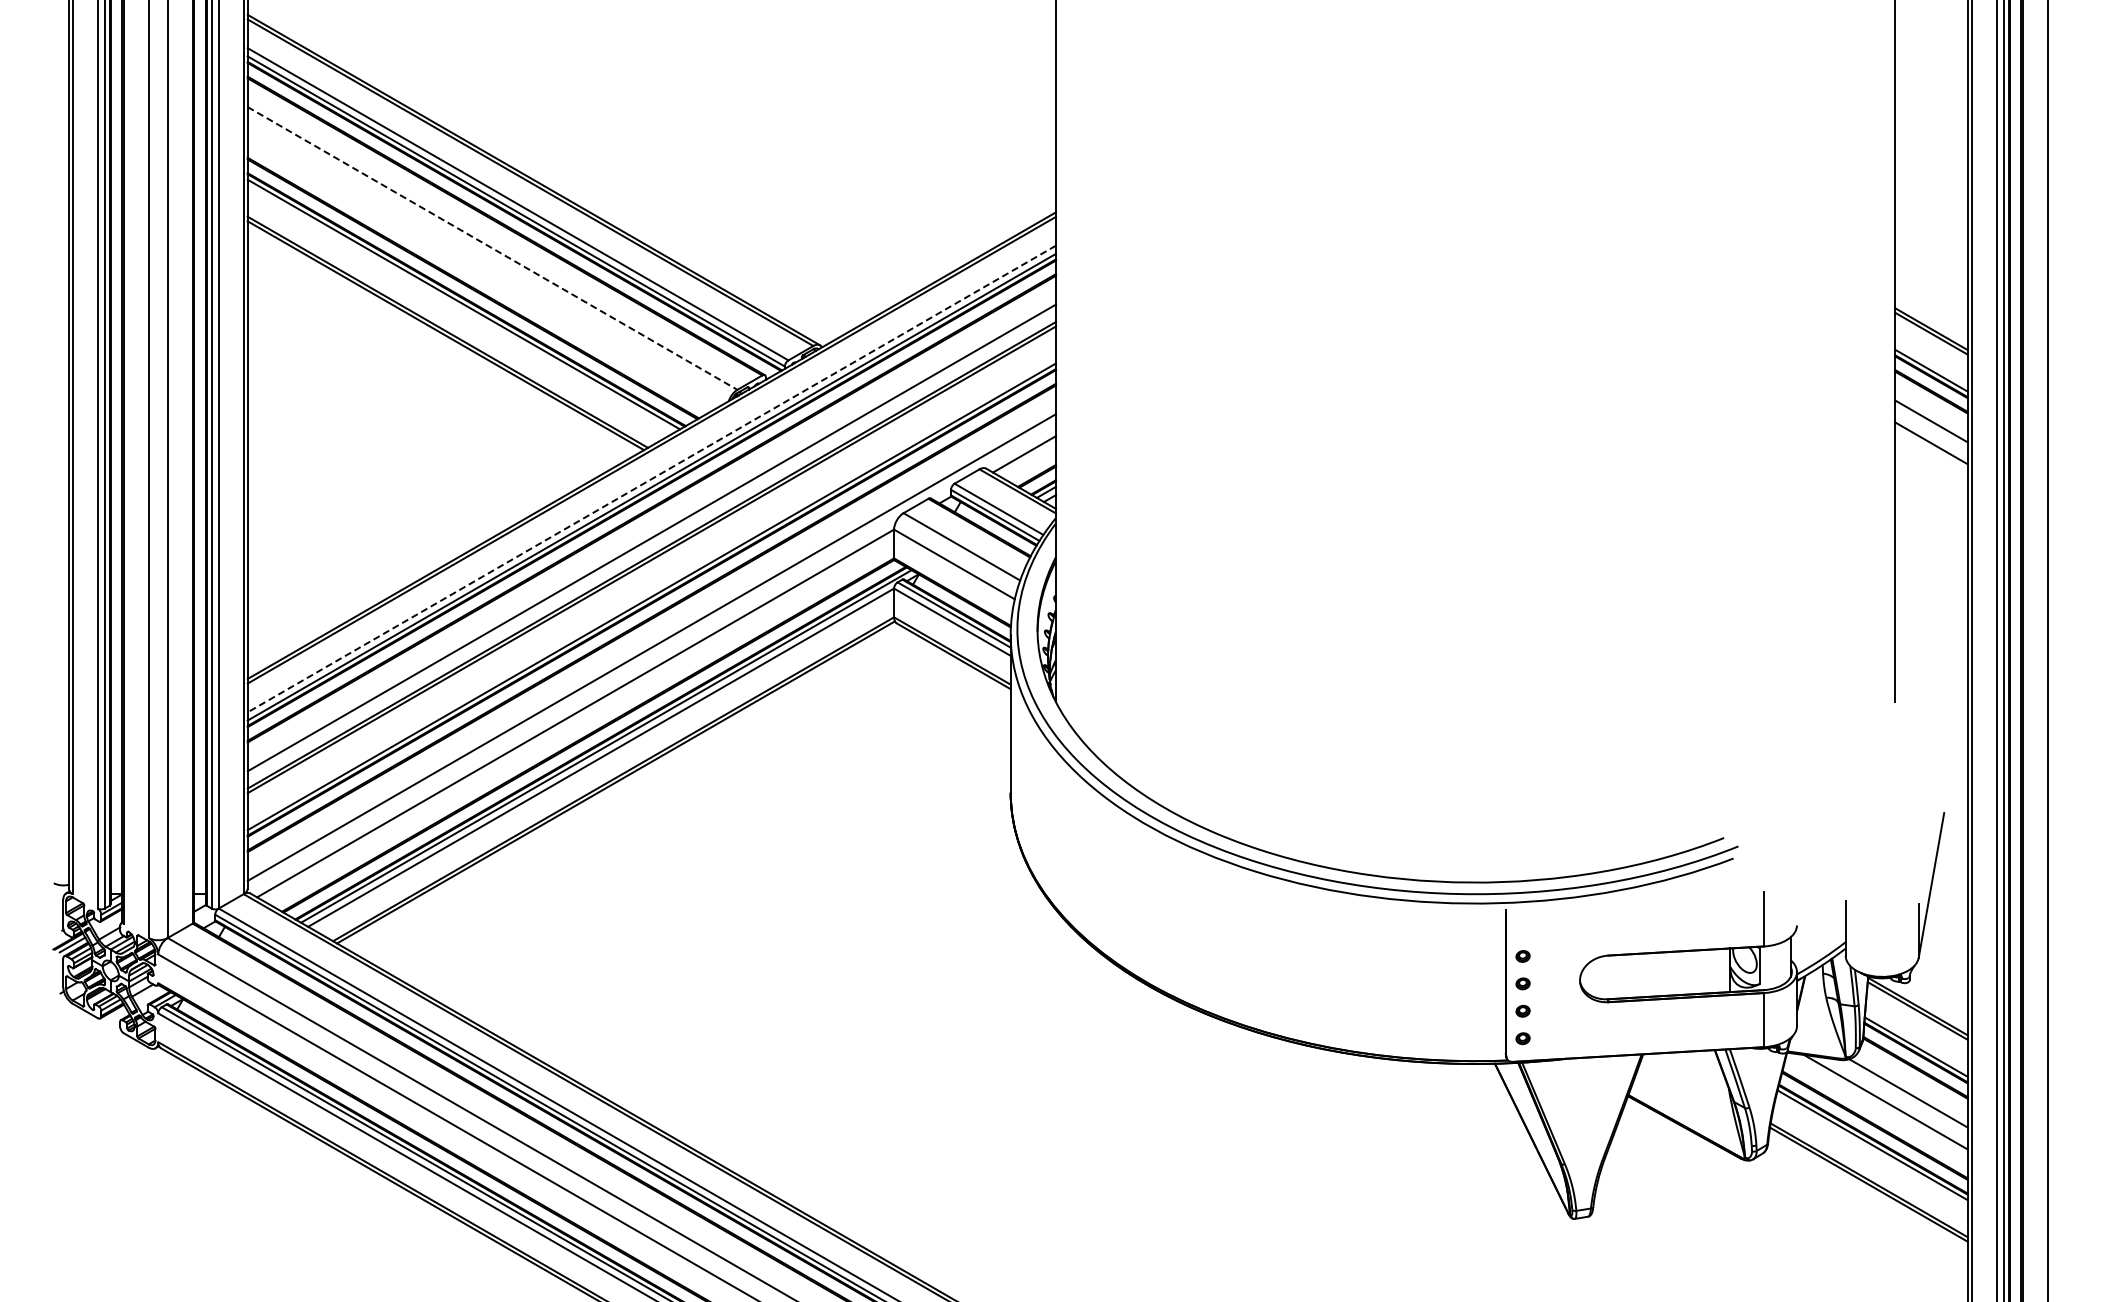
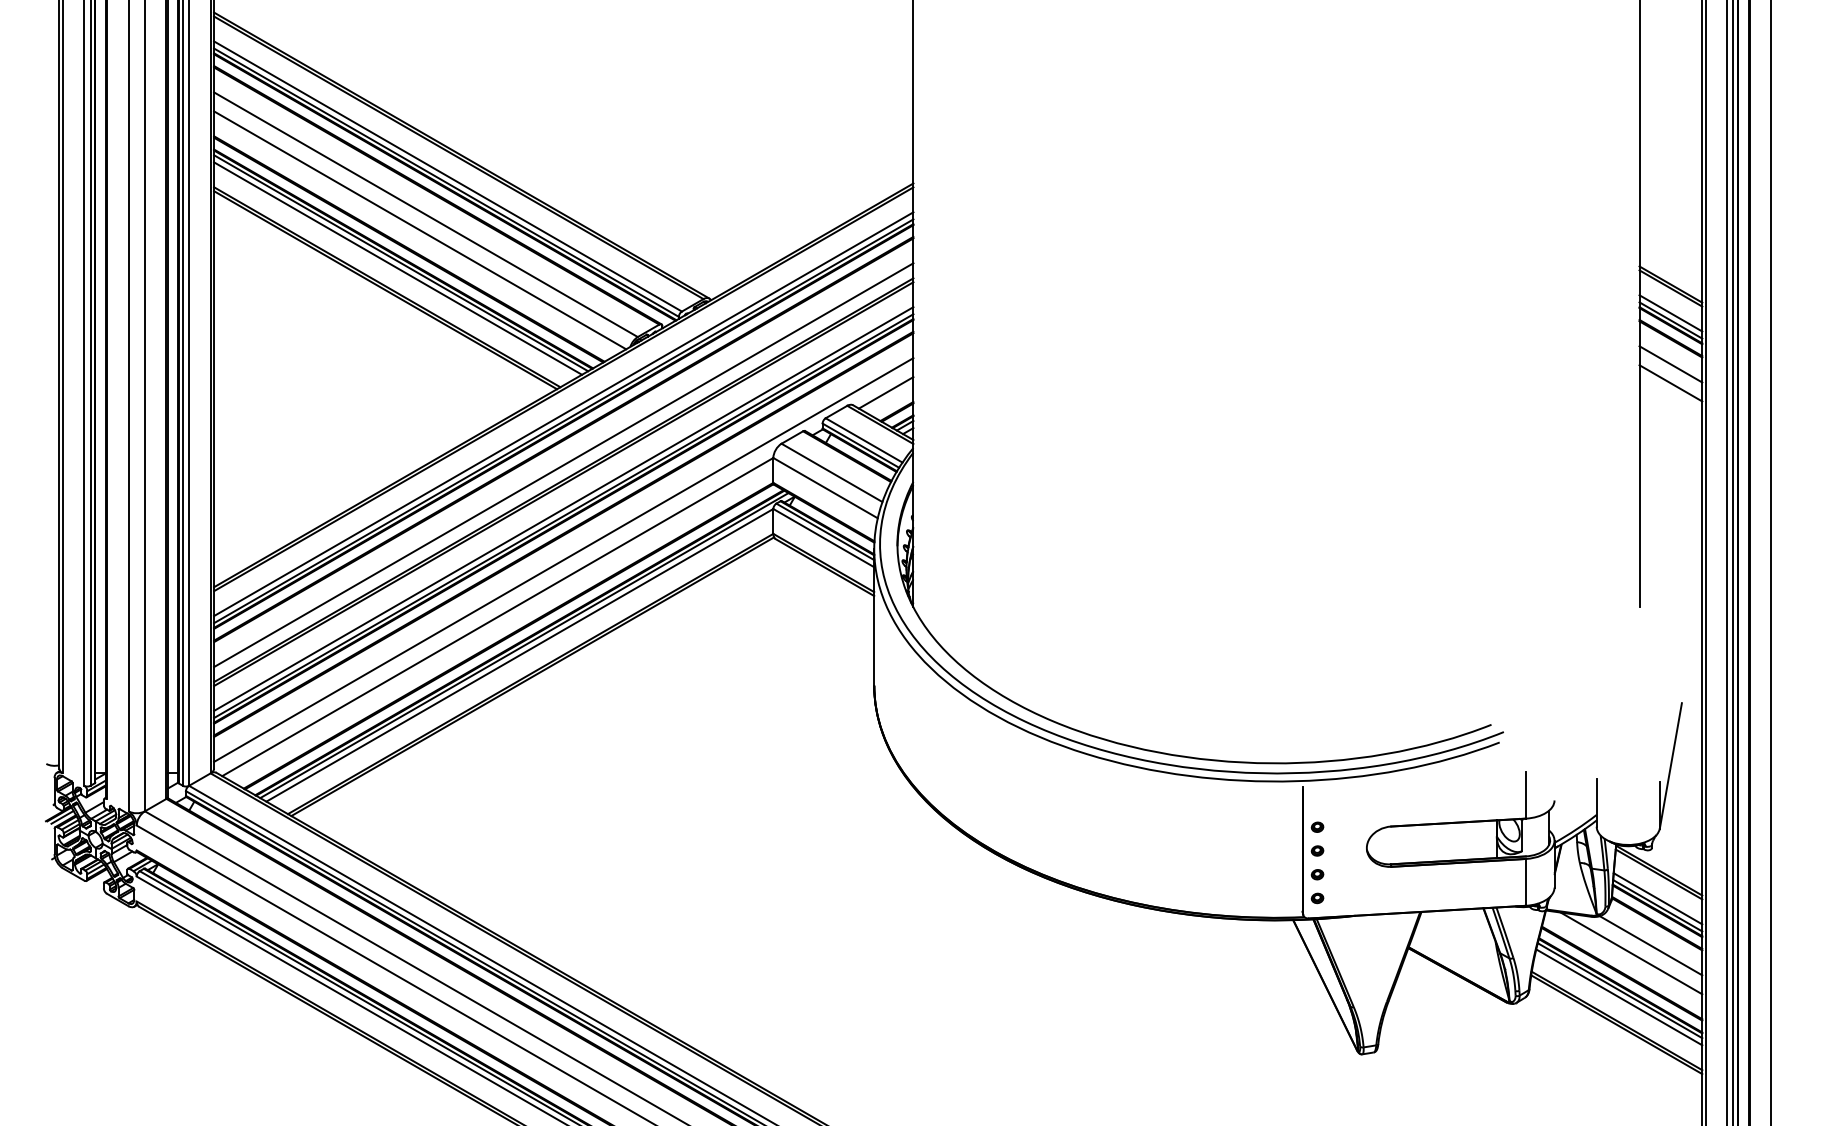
line: (492, 248) -> (425, 214), dashed -> solid
line: (485, 266) -> (419, 230), added
line: (459, 310) -> (397, 268), added
line: (1931, 362) -> (1670, 313), added
line: (651, 479) -> (563, 414), dashed -> solid
line: (651, 588) -> (563, 508), added
line: (1916, 1038) -> (1657, 898), added
line: (1871, 1152) -> (1619, 996), added

